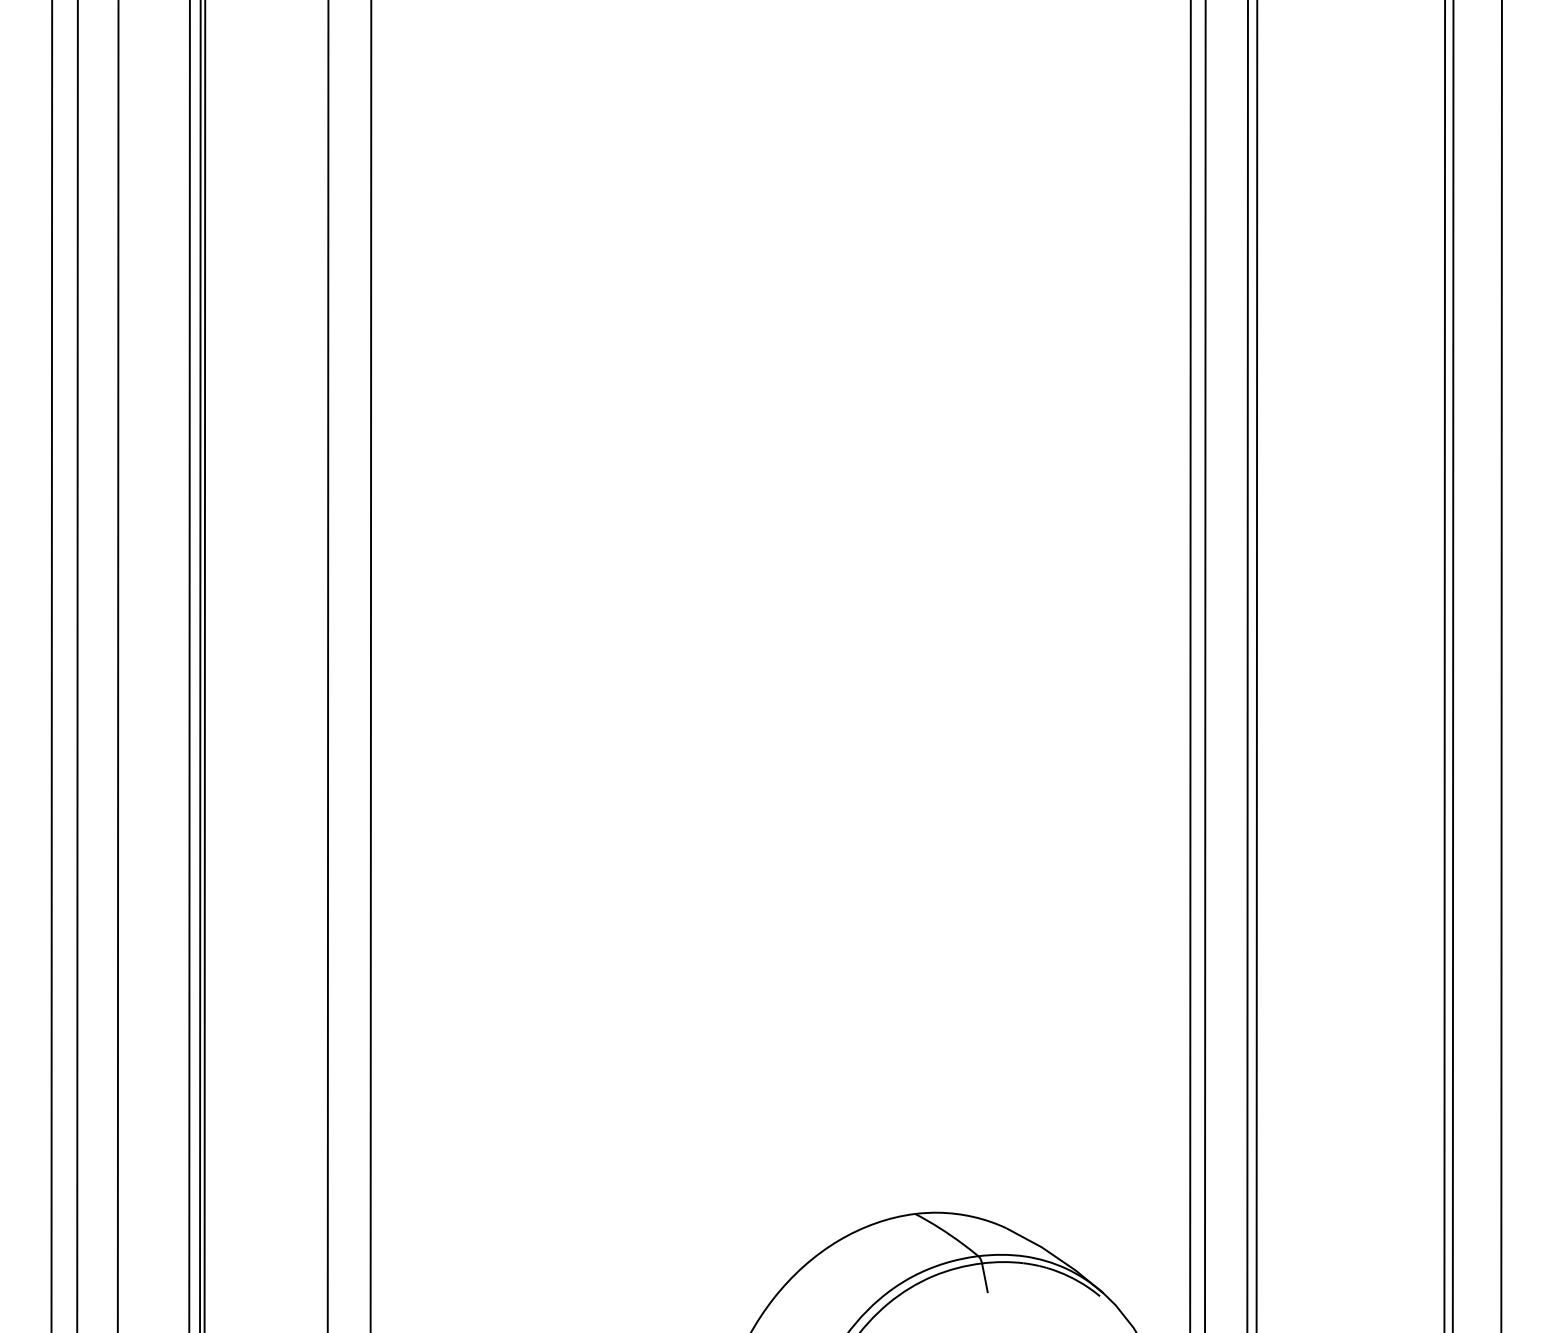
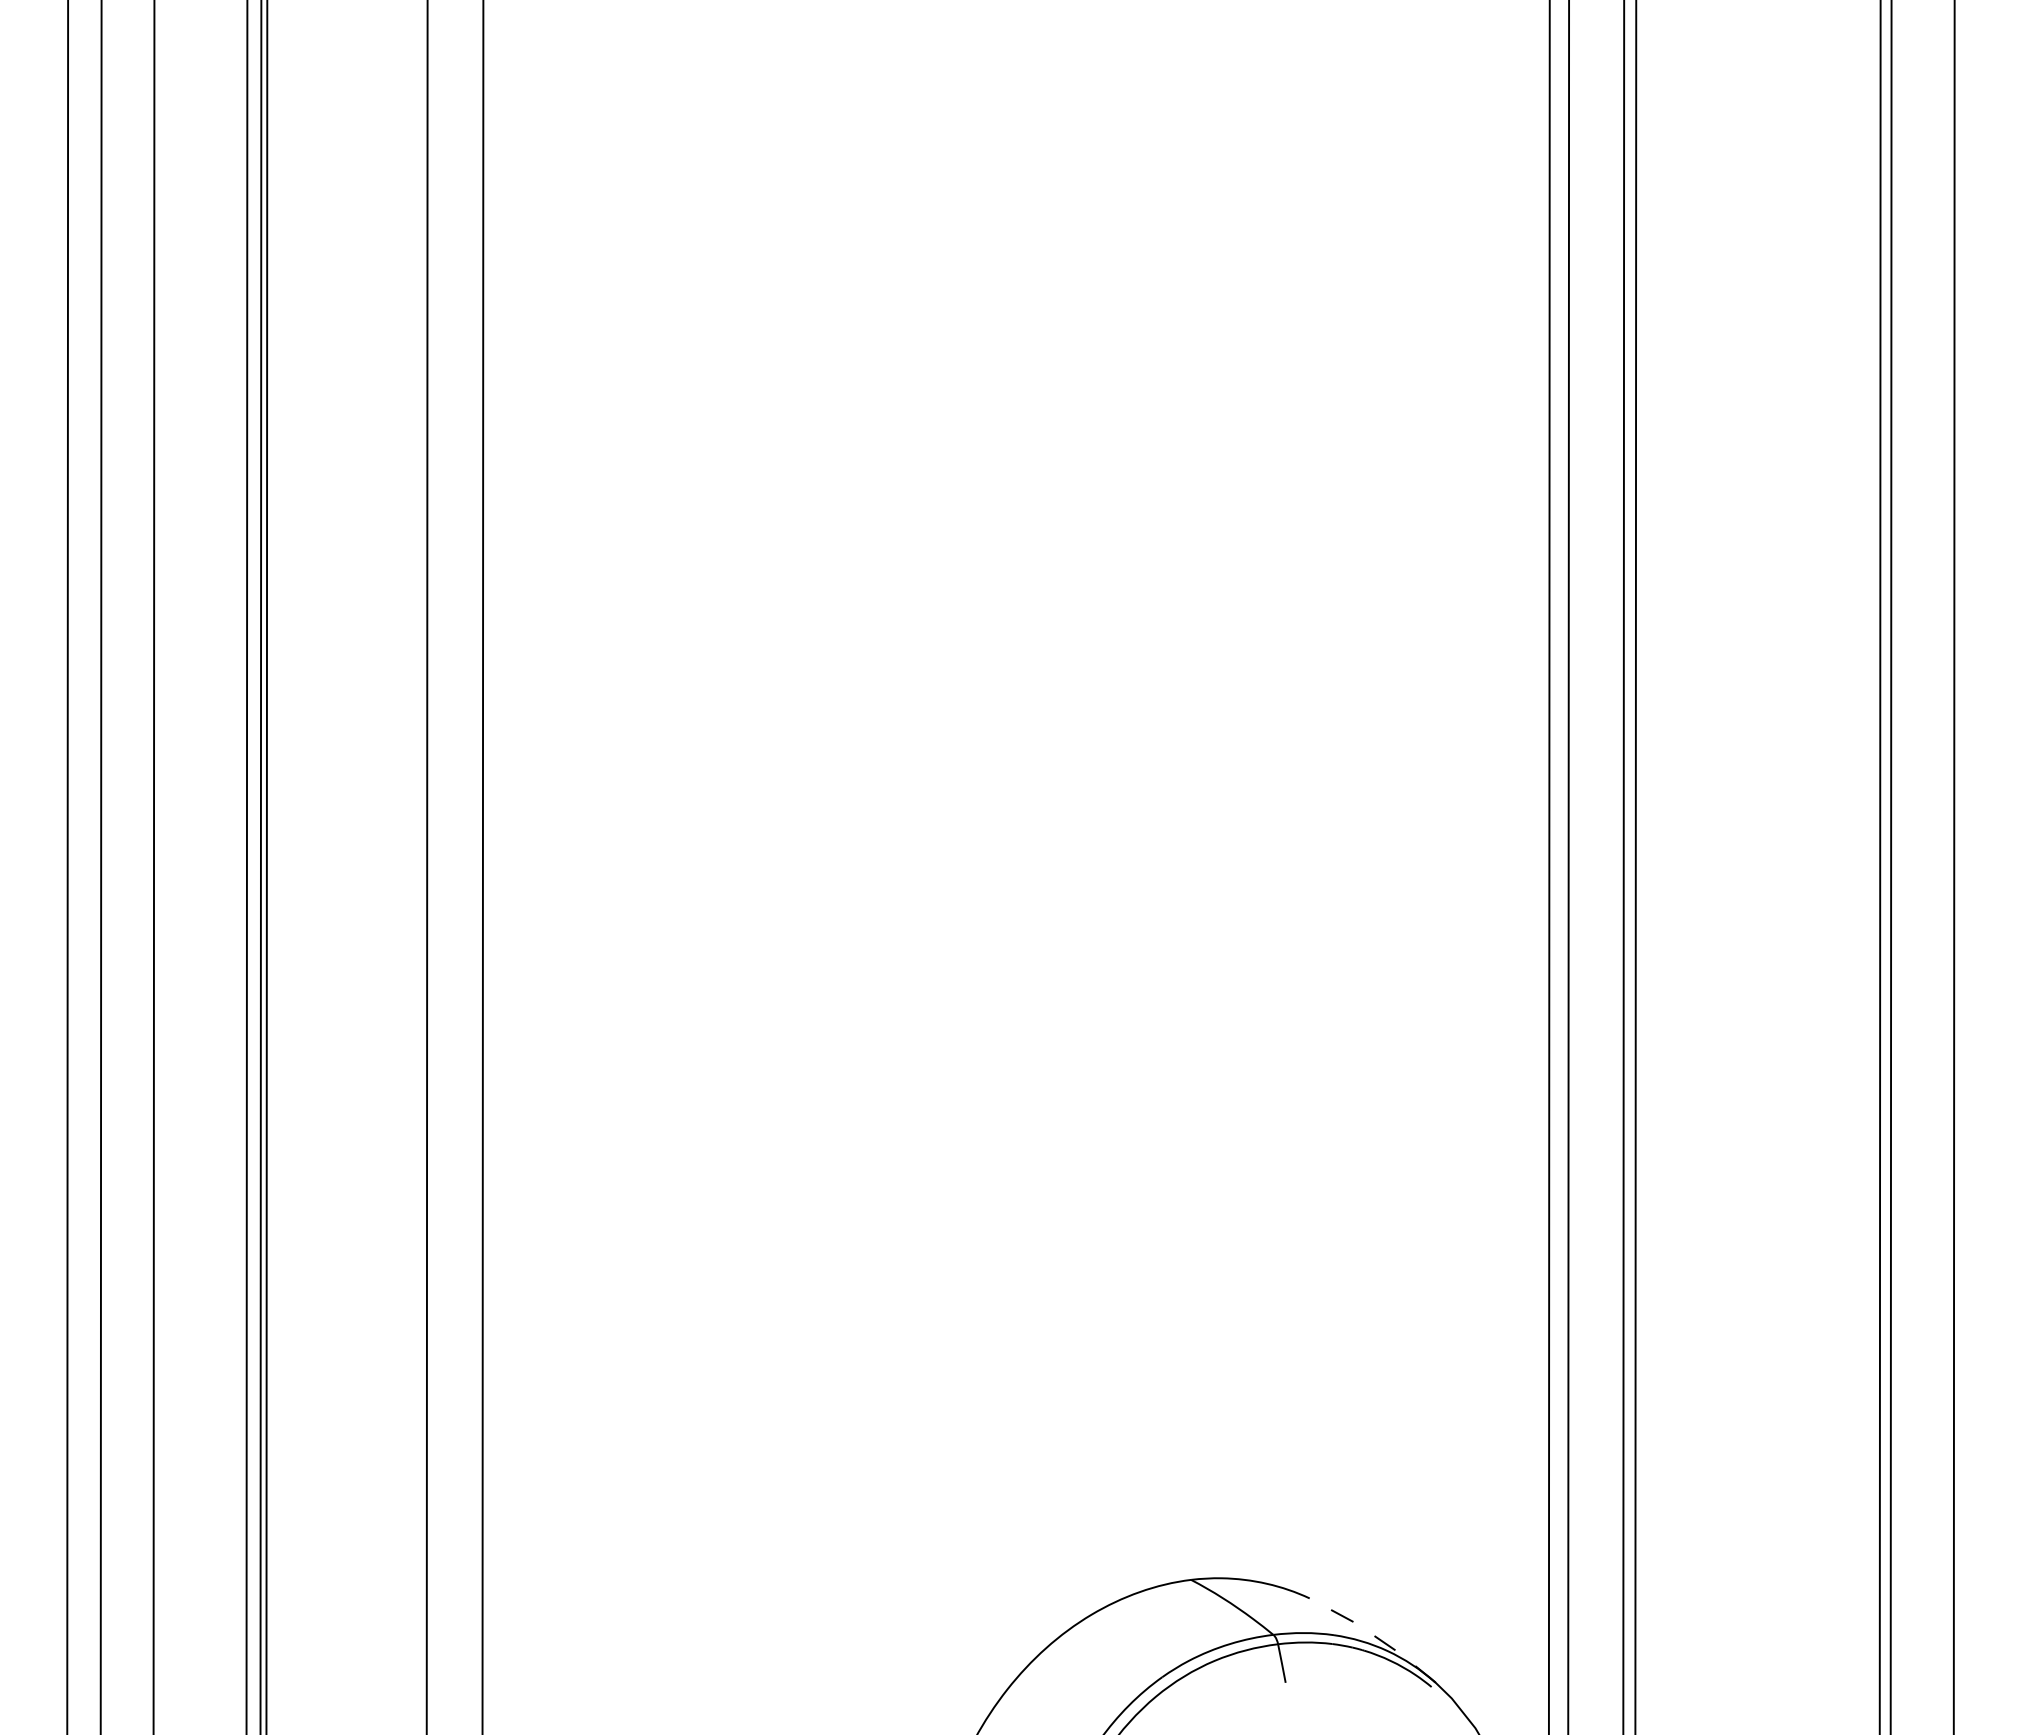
line: (1056, 1257) -> (1374, 1636), solid -> dashed

